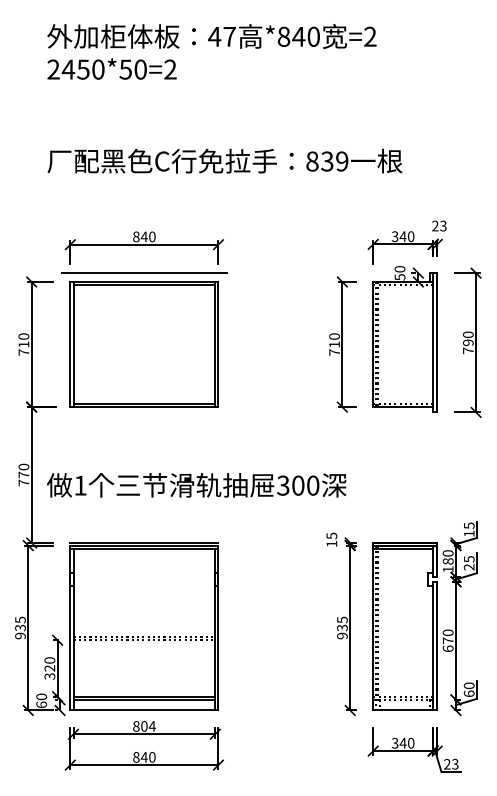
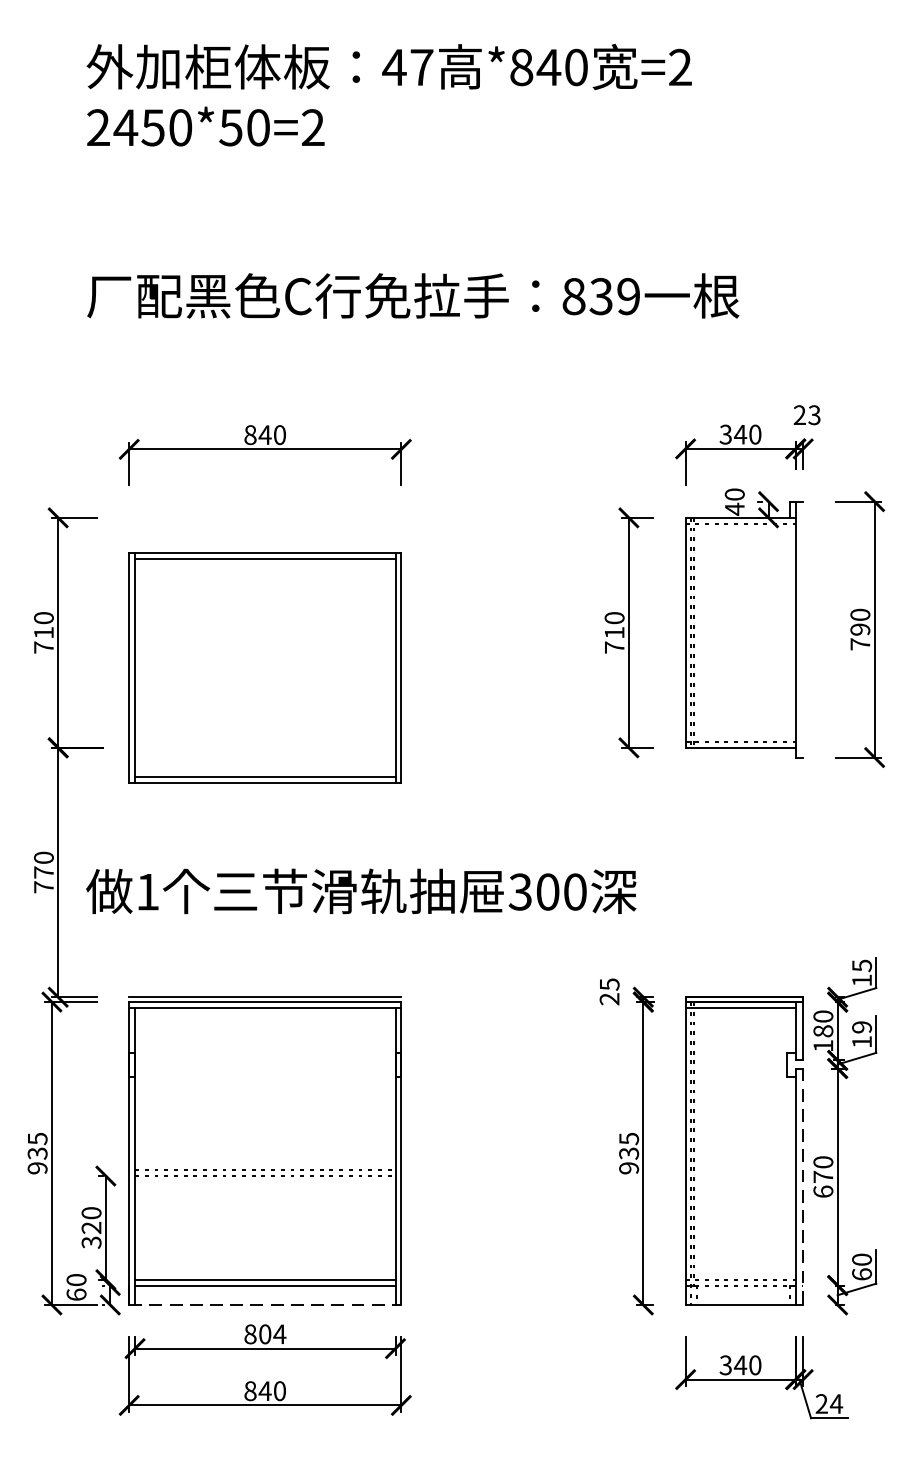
line: (144, 273) -> (265, 502), removed
text: (399, 276) -> (733, 507), 50 -> 40
line: (437, 342) -> (803, 629), removed
part: (143, 344) -> (263, 667), moved
text: (331, 543) -> (608, 998), 15 -> 25
text: (468, 563) -> (860, 1035), 25 -> 19
line: (437, 646) -> (803, 1187), solid -> dashed
line: (144, 710) -> (265, 1305), solid -> dashed
text: (454, 763) -> (834, 1402), 23 -> 24

